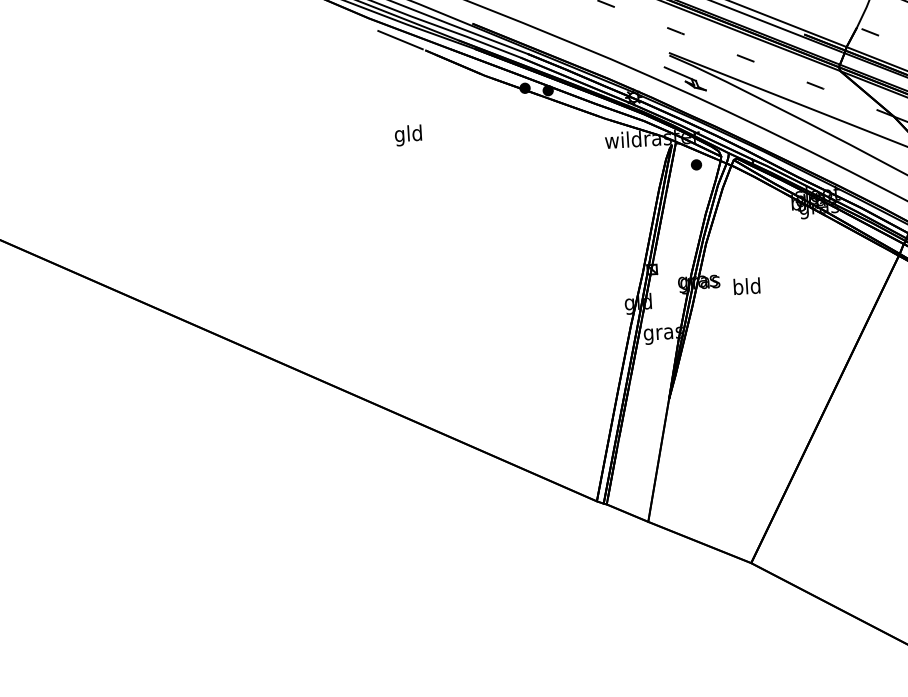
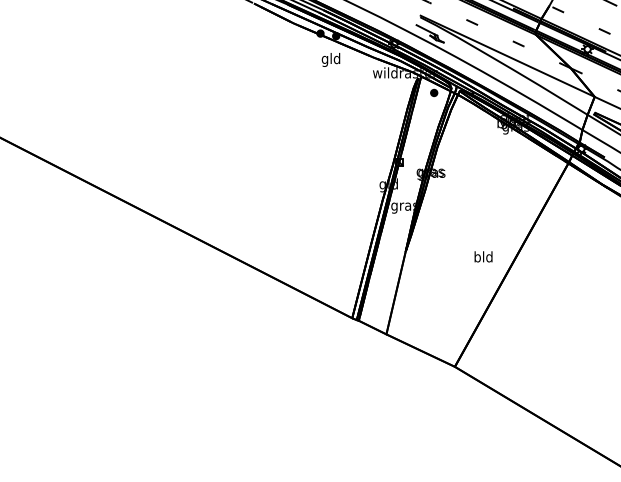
text: (407, 134) -> (330, 59), moved
text: (746, 285) -> (483, 256), moved

